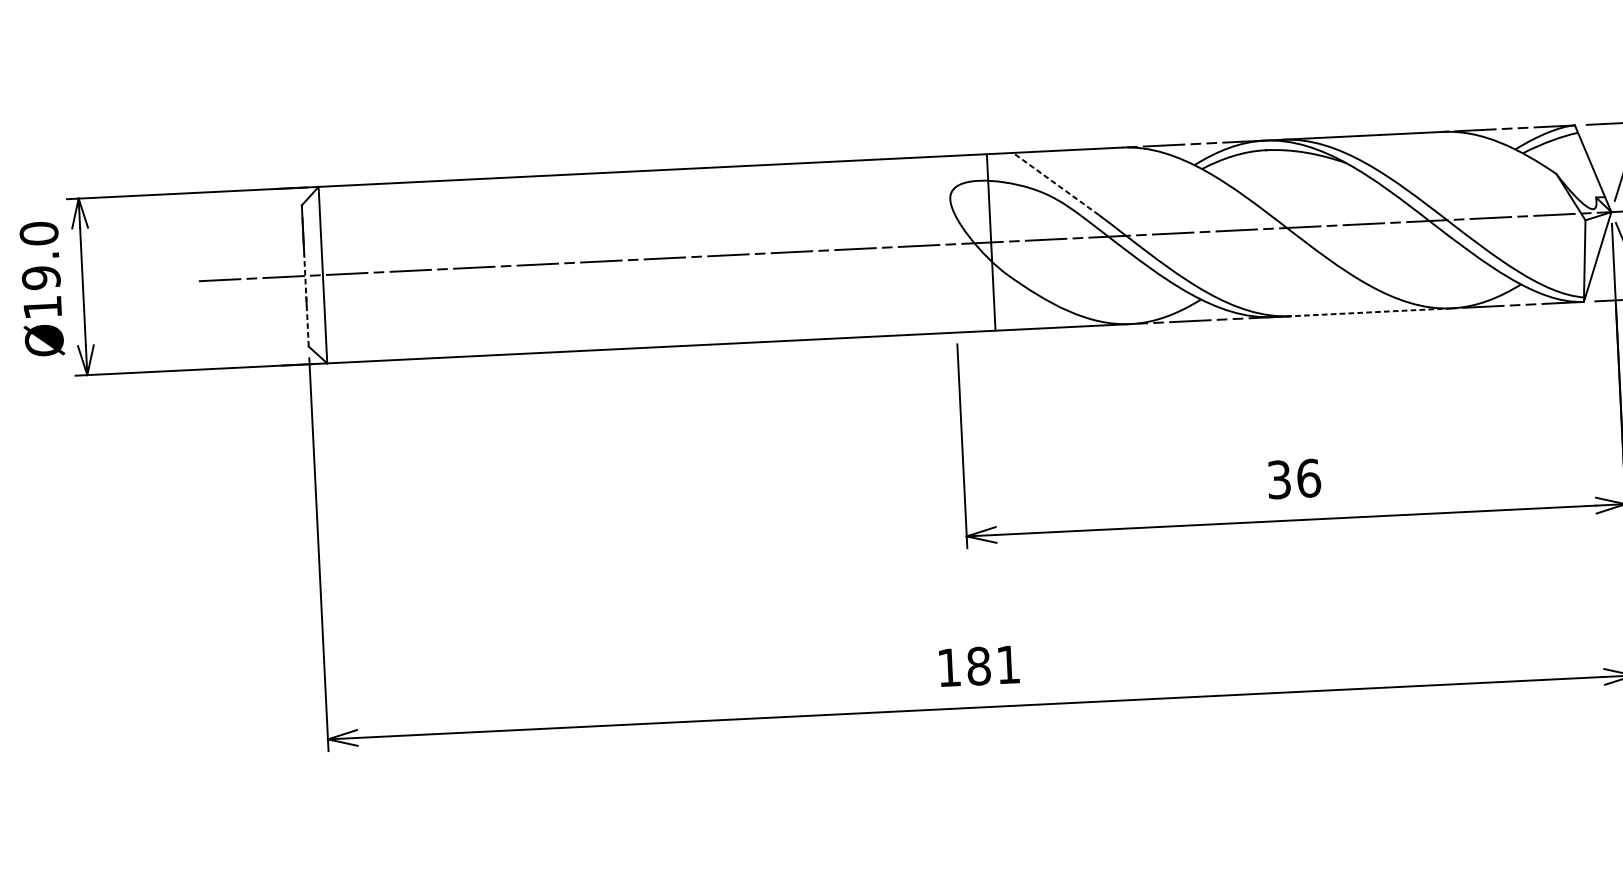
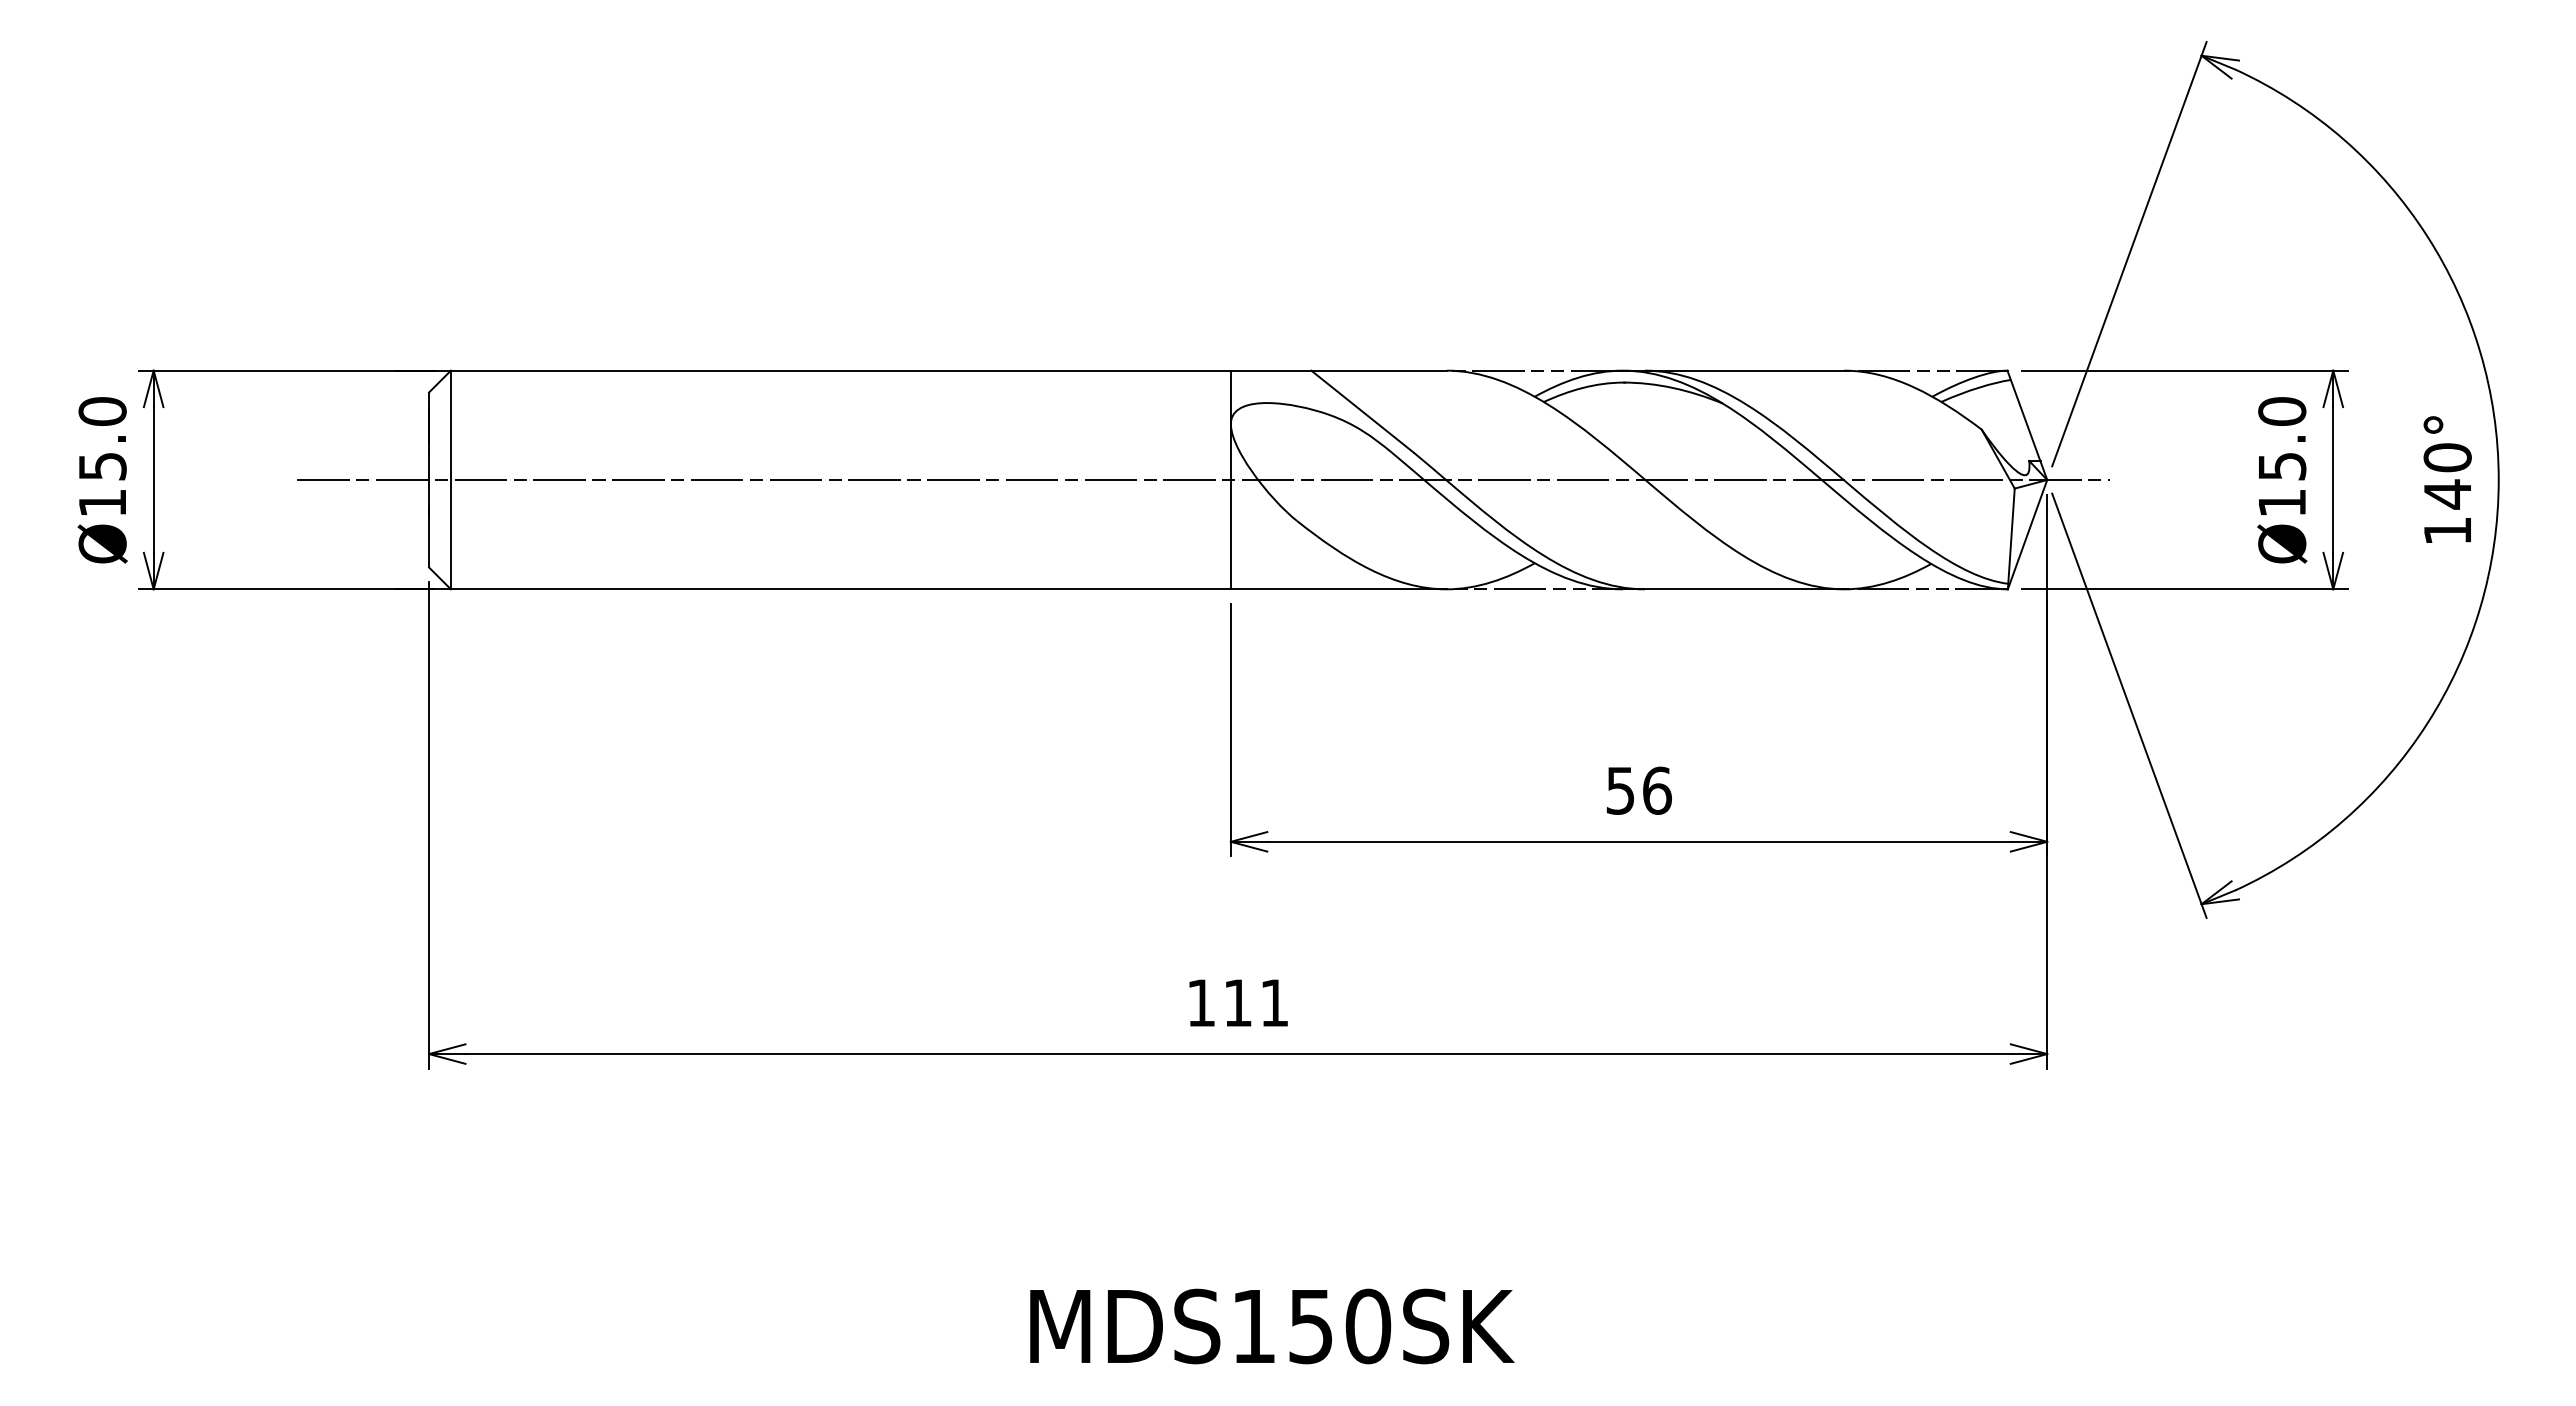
line: (1055, 183) -> (1362, 411), dashed -> solid
line: (990, 242) -> (1230, 479), moved
text: (41, 278) -> (102, 466), Ø19.0 -> Ø15.0
line: (306, 299) -> (429, 509), dashed -> solid
line: (1362, 312) -> (1733, 589), dashed -> solid
text: (1279, 479) -> (1620, 790), 36 -> 56
text: (978, 666) -> (1237, 1003), 181 -> 111

